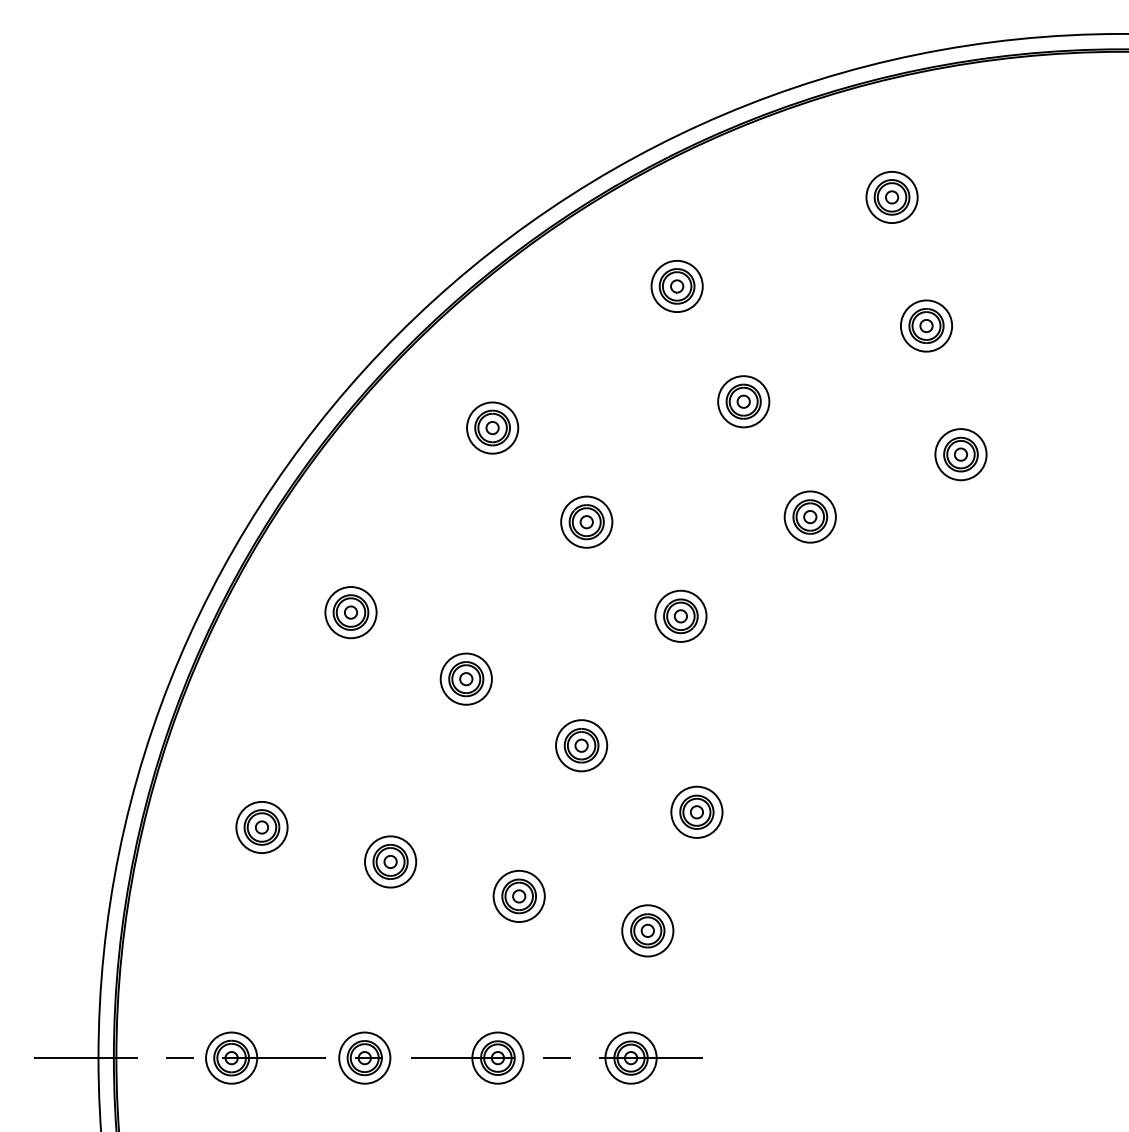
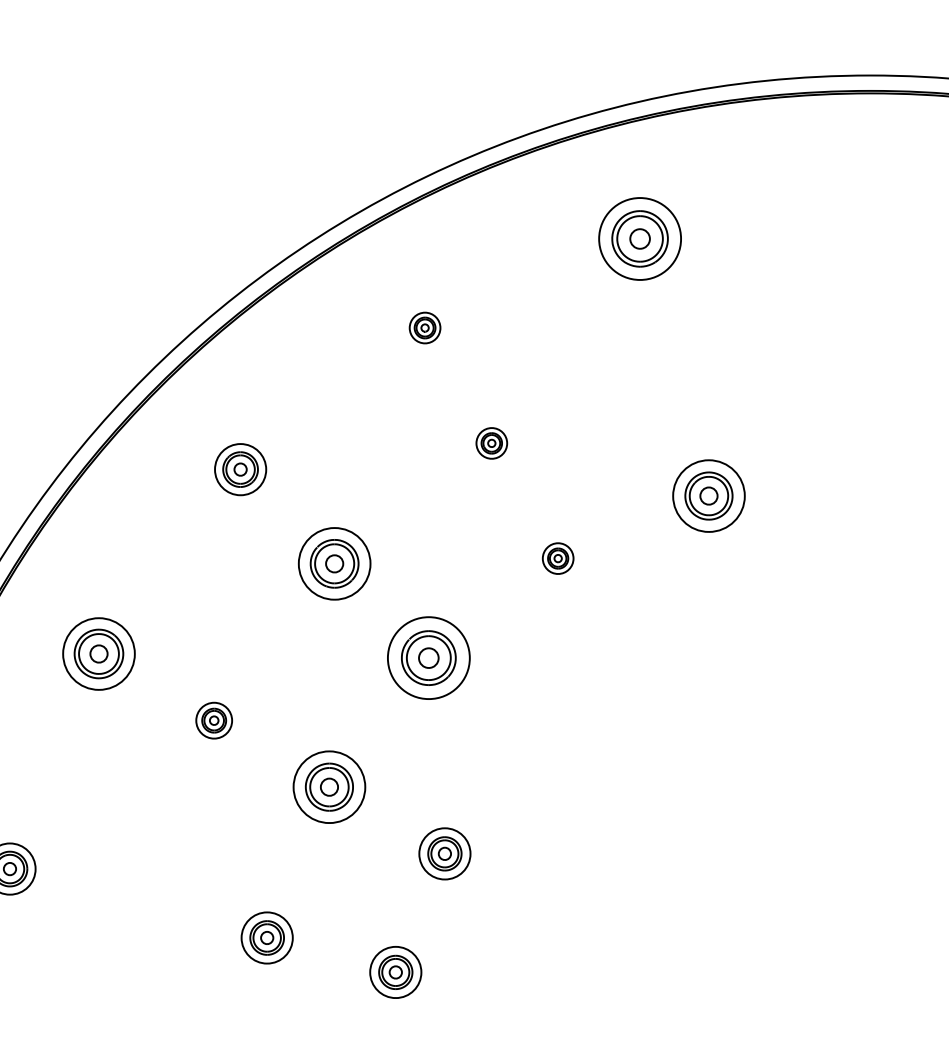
part: (891, 197) -> (639, 239), size x1.6
part: (676, 286) -> (424, 328), size x0.6
part: (926, 325) -> (674, 367), removed
part: (743, 401) -> (491, 443), size x0.6
part: (960, 454) -> (708, 496), size x1.4
part: (809, 516) -> (557, 558), size x0.6
part: (586, 521) -> (334, 563), size x1.4
part: (350, 612) -> (98, 654), size x1.4
part: (680, 615) -> (428, 657), size x1.6
part: (465, 678) -> (213, 720), size x0.7
part: (581, 745) -> (329, 787), size x1.4
part: (390, 861) -> (138, 903), removed

